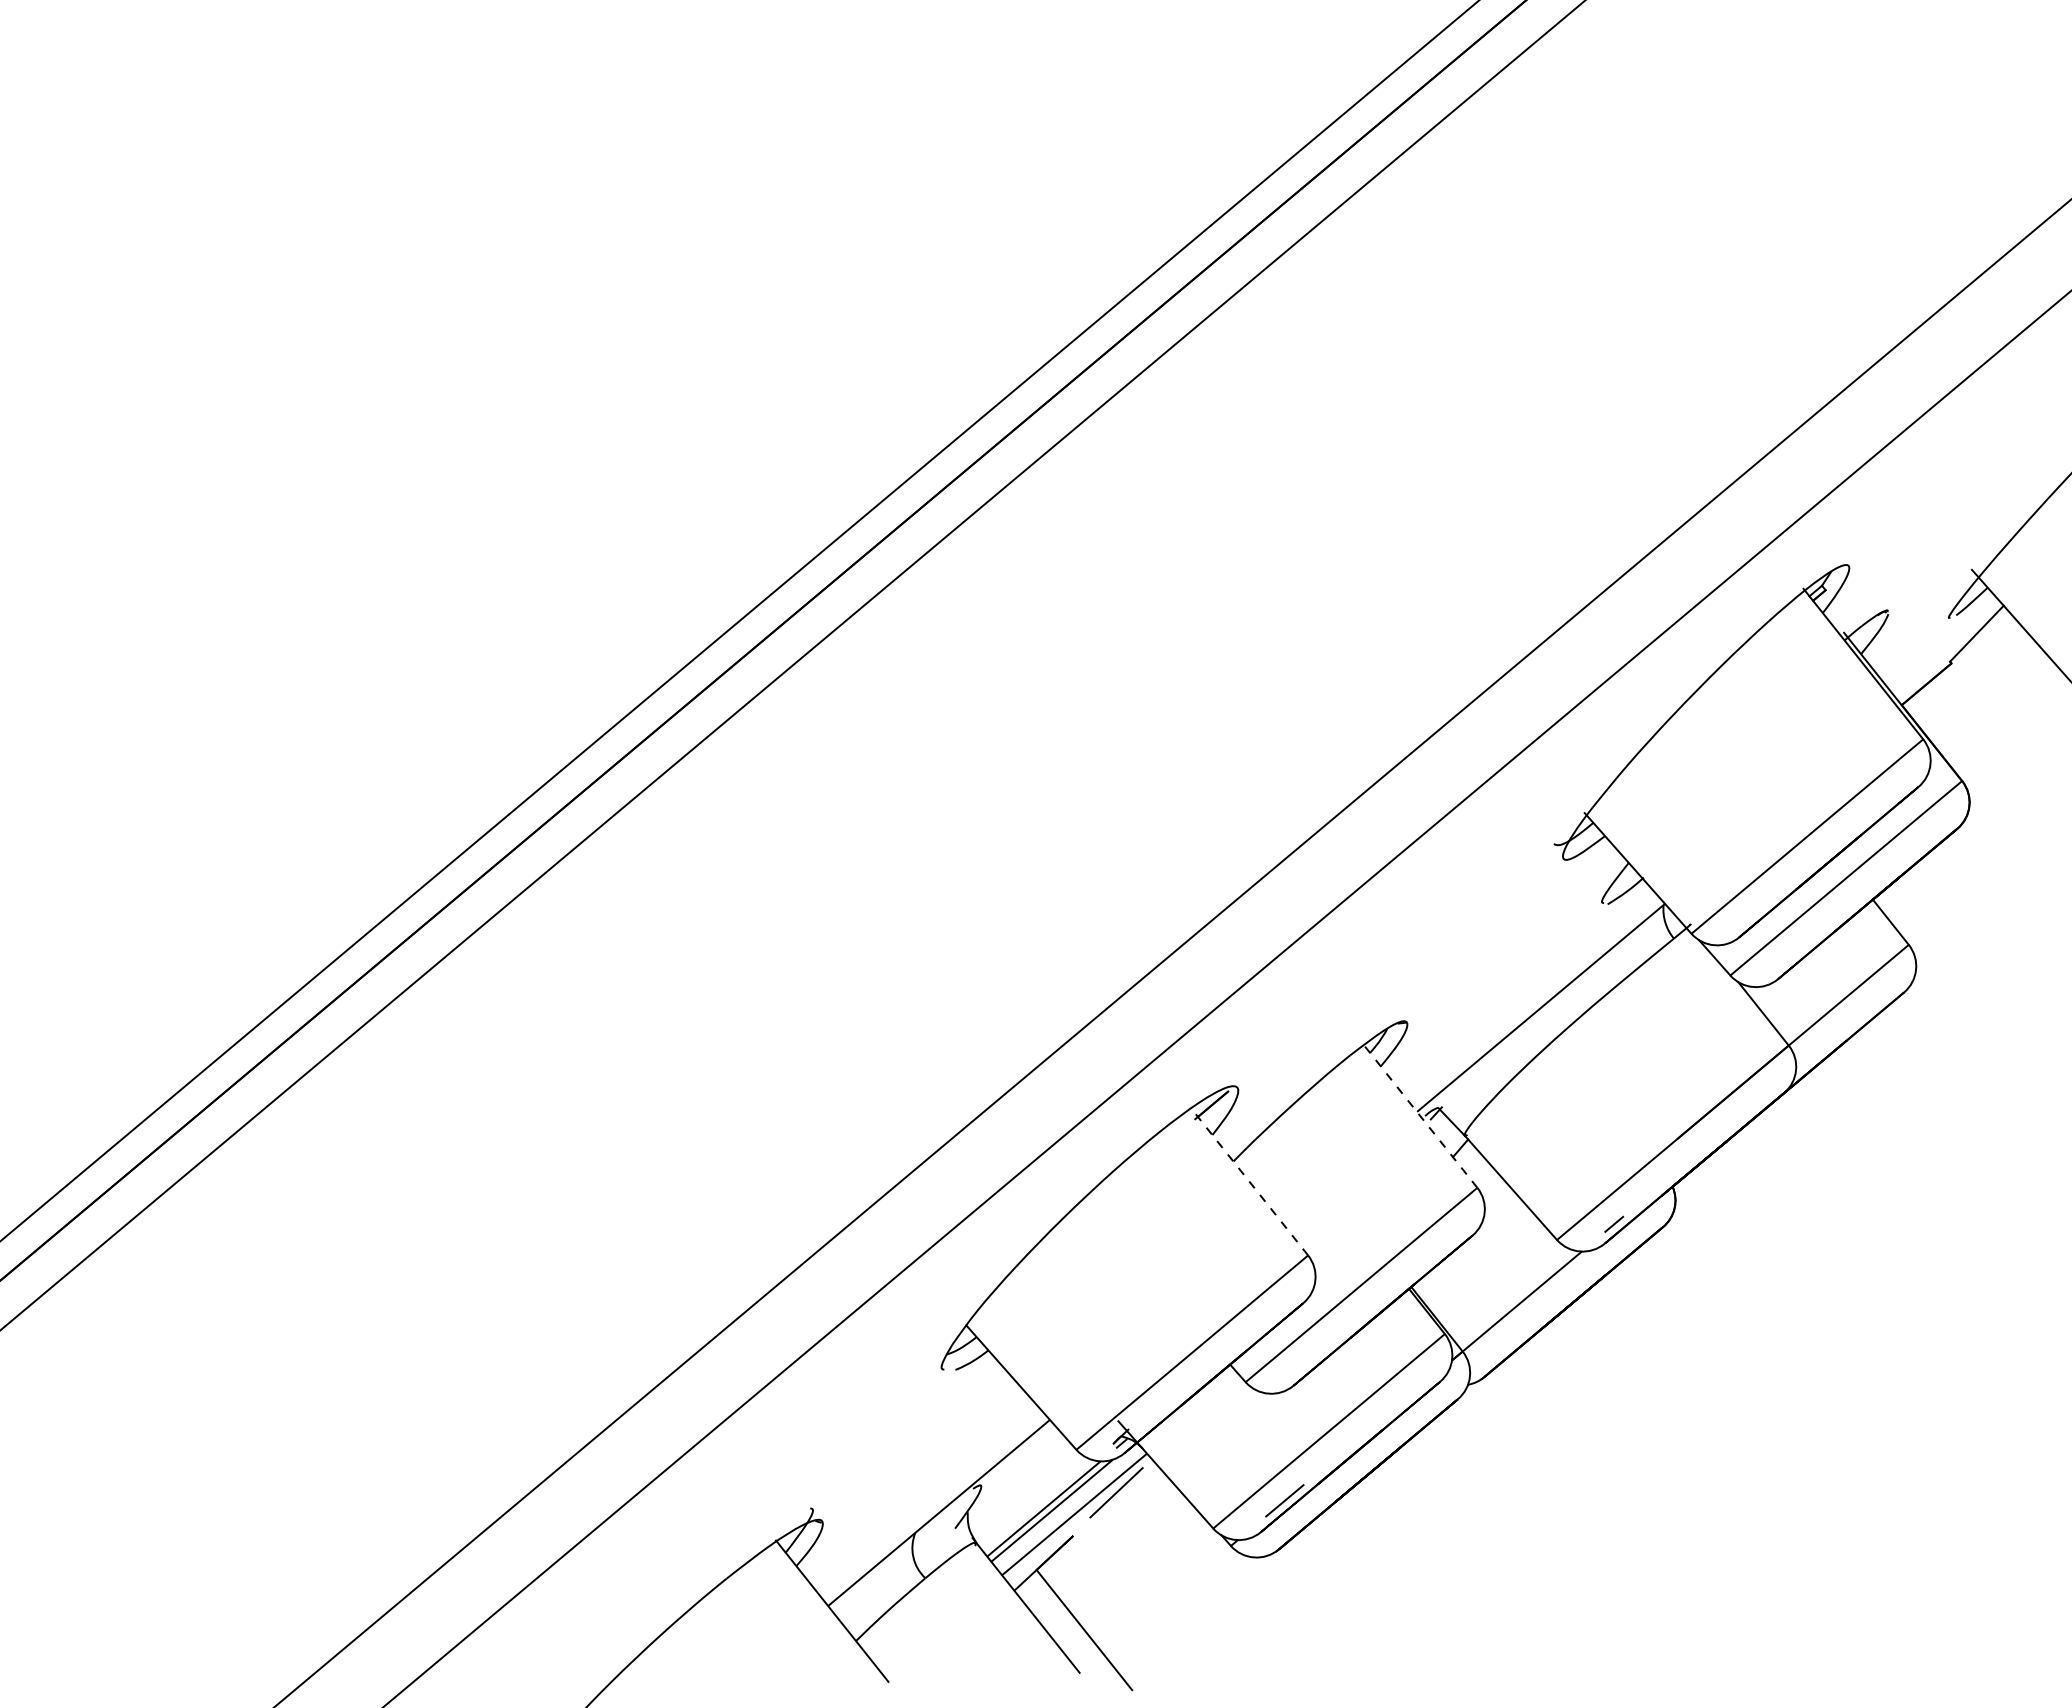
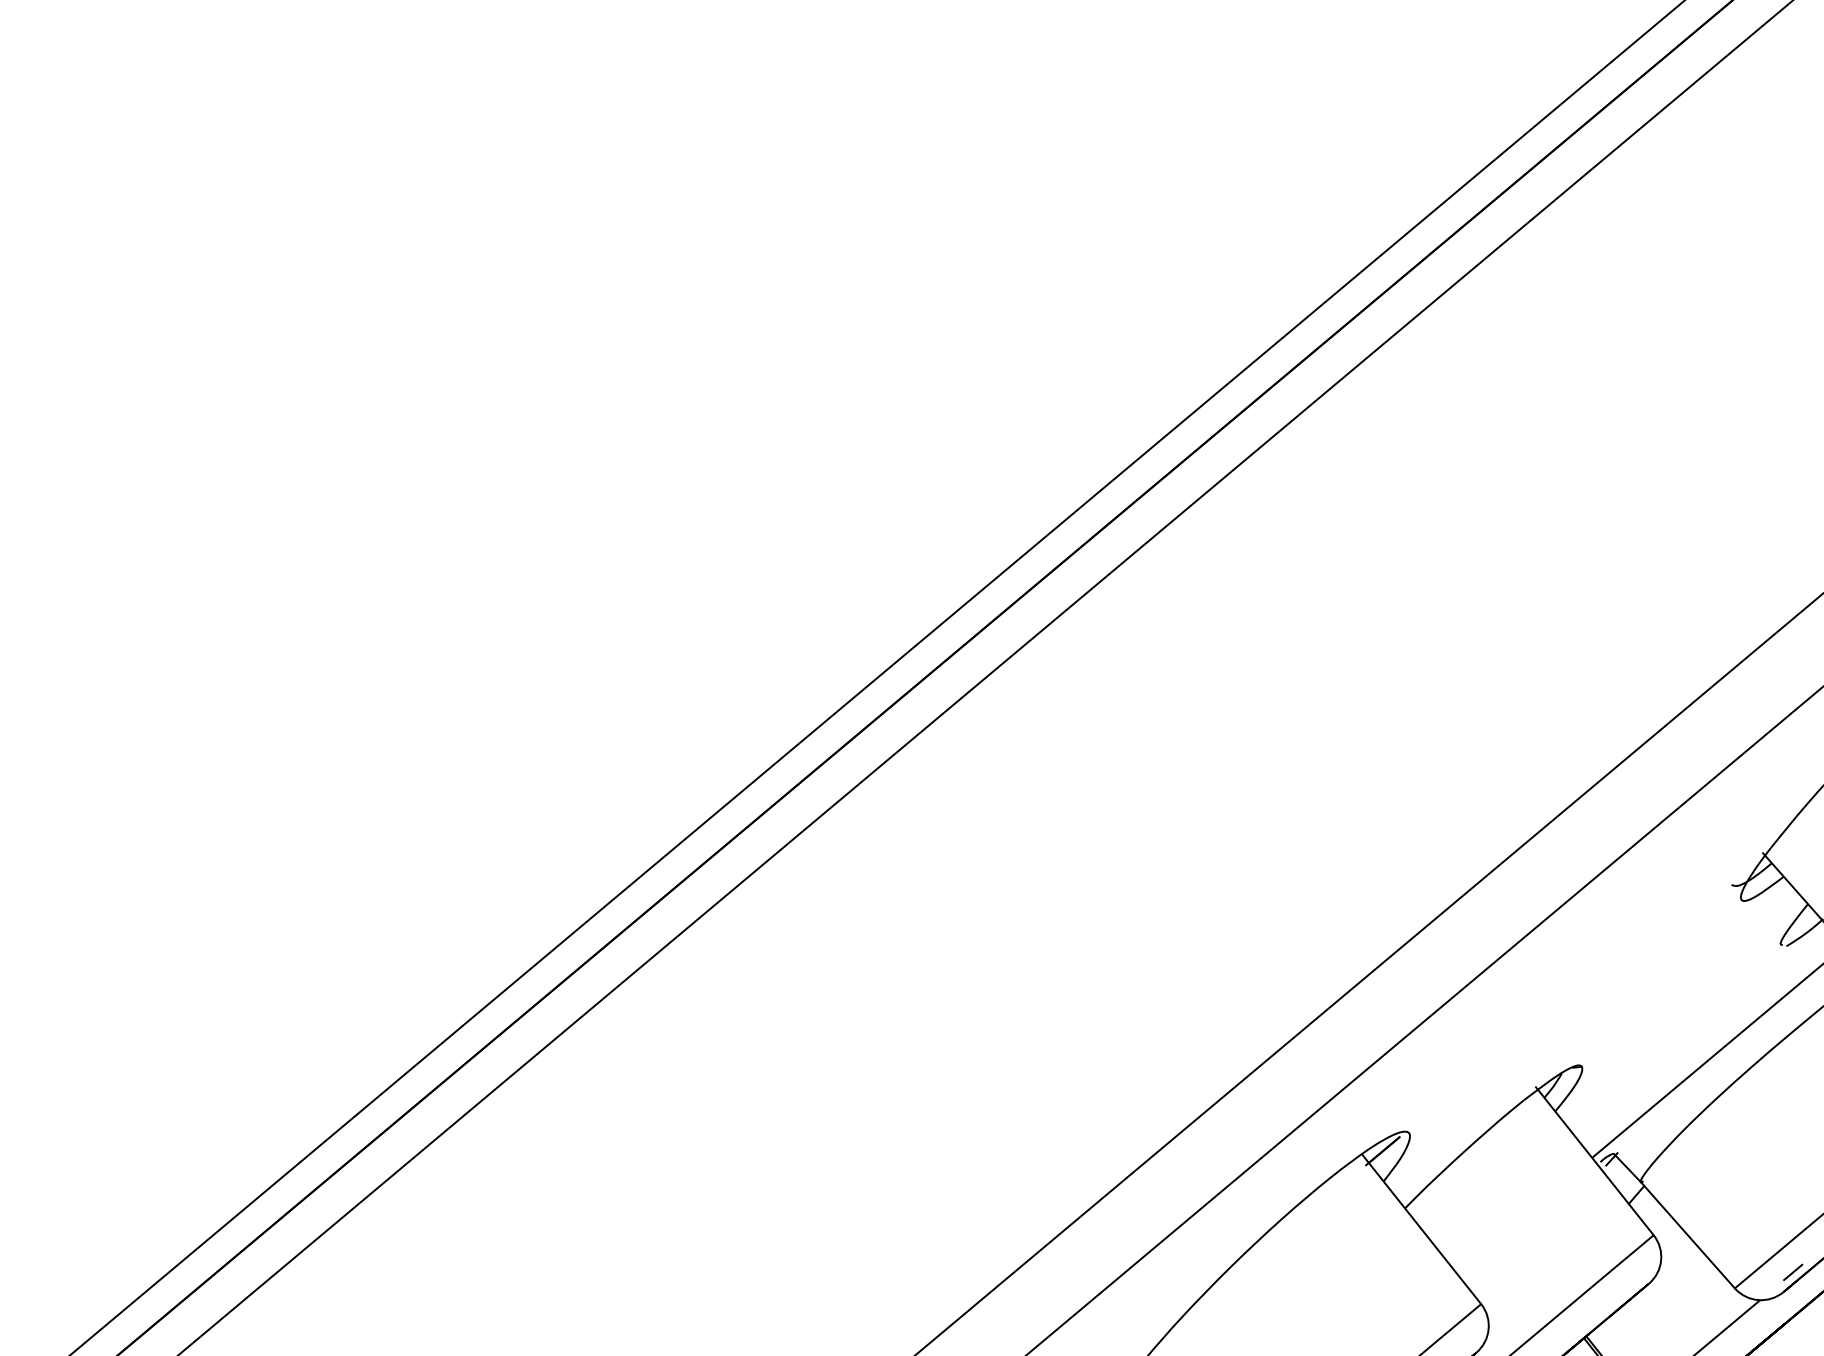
line: (1419, 1115) -> (1594, 1161), dashed -> solid
line: (1249, 1182) -> (1421, 1229), dashed -> solid

